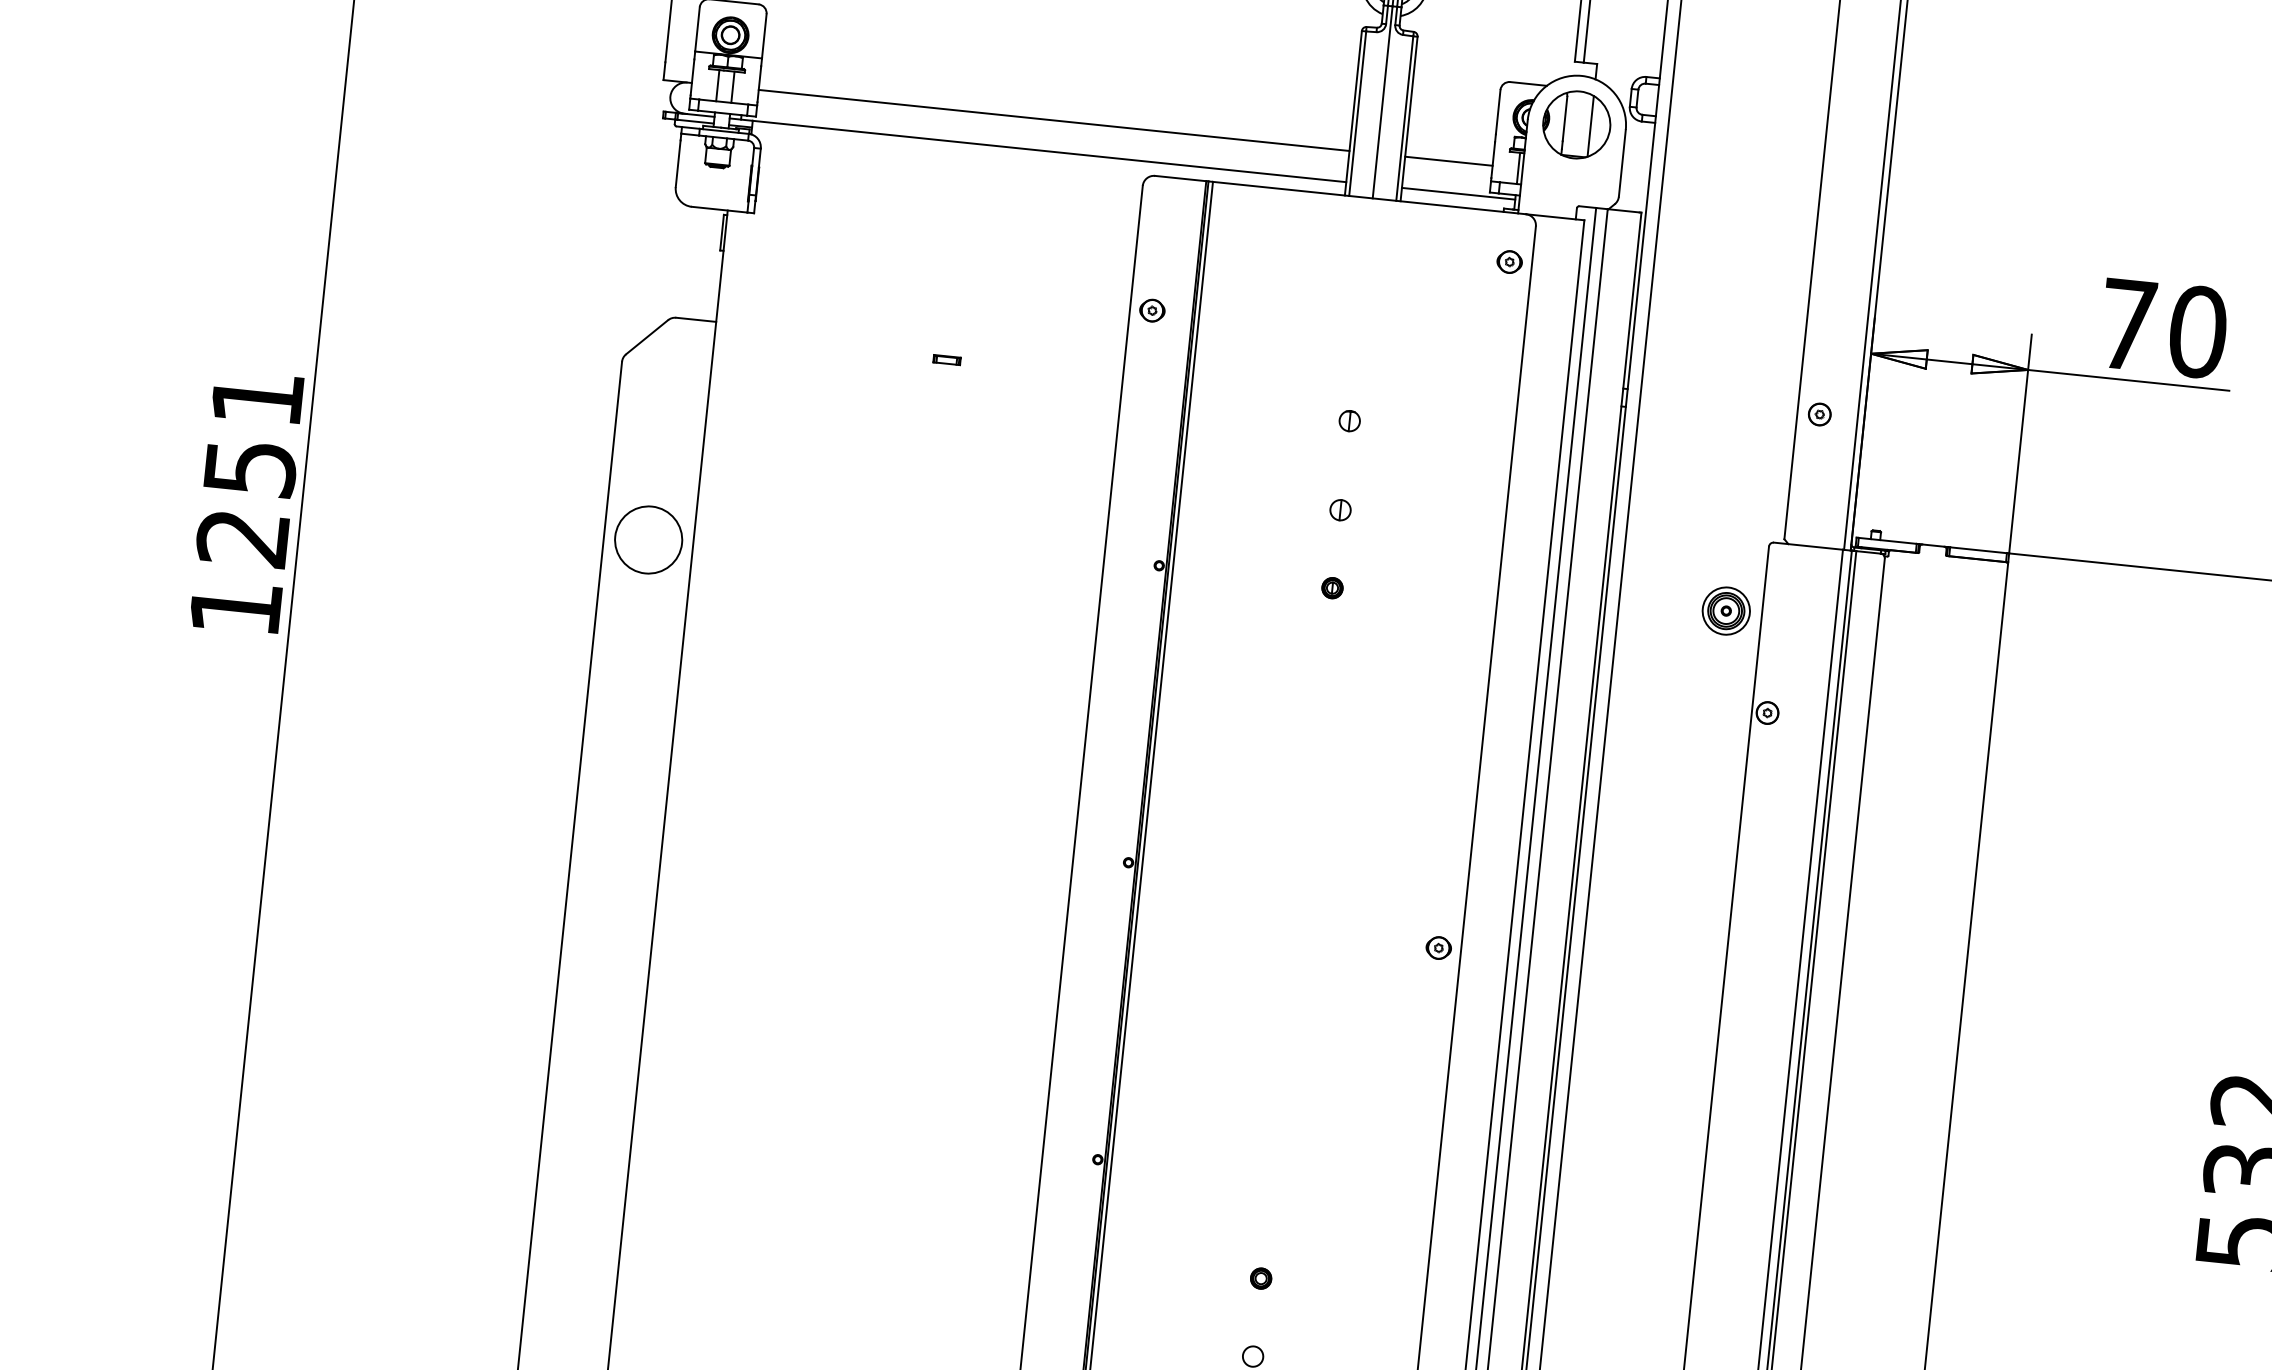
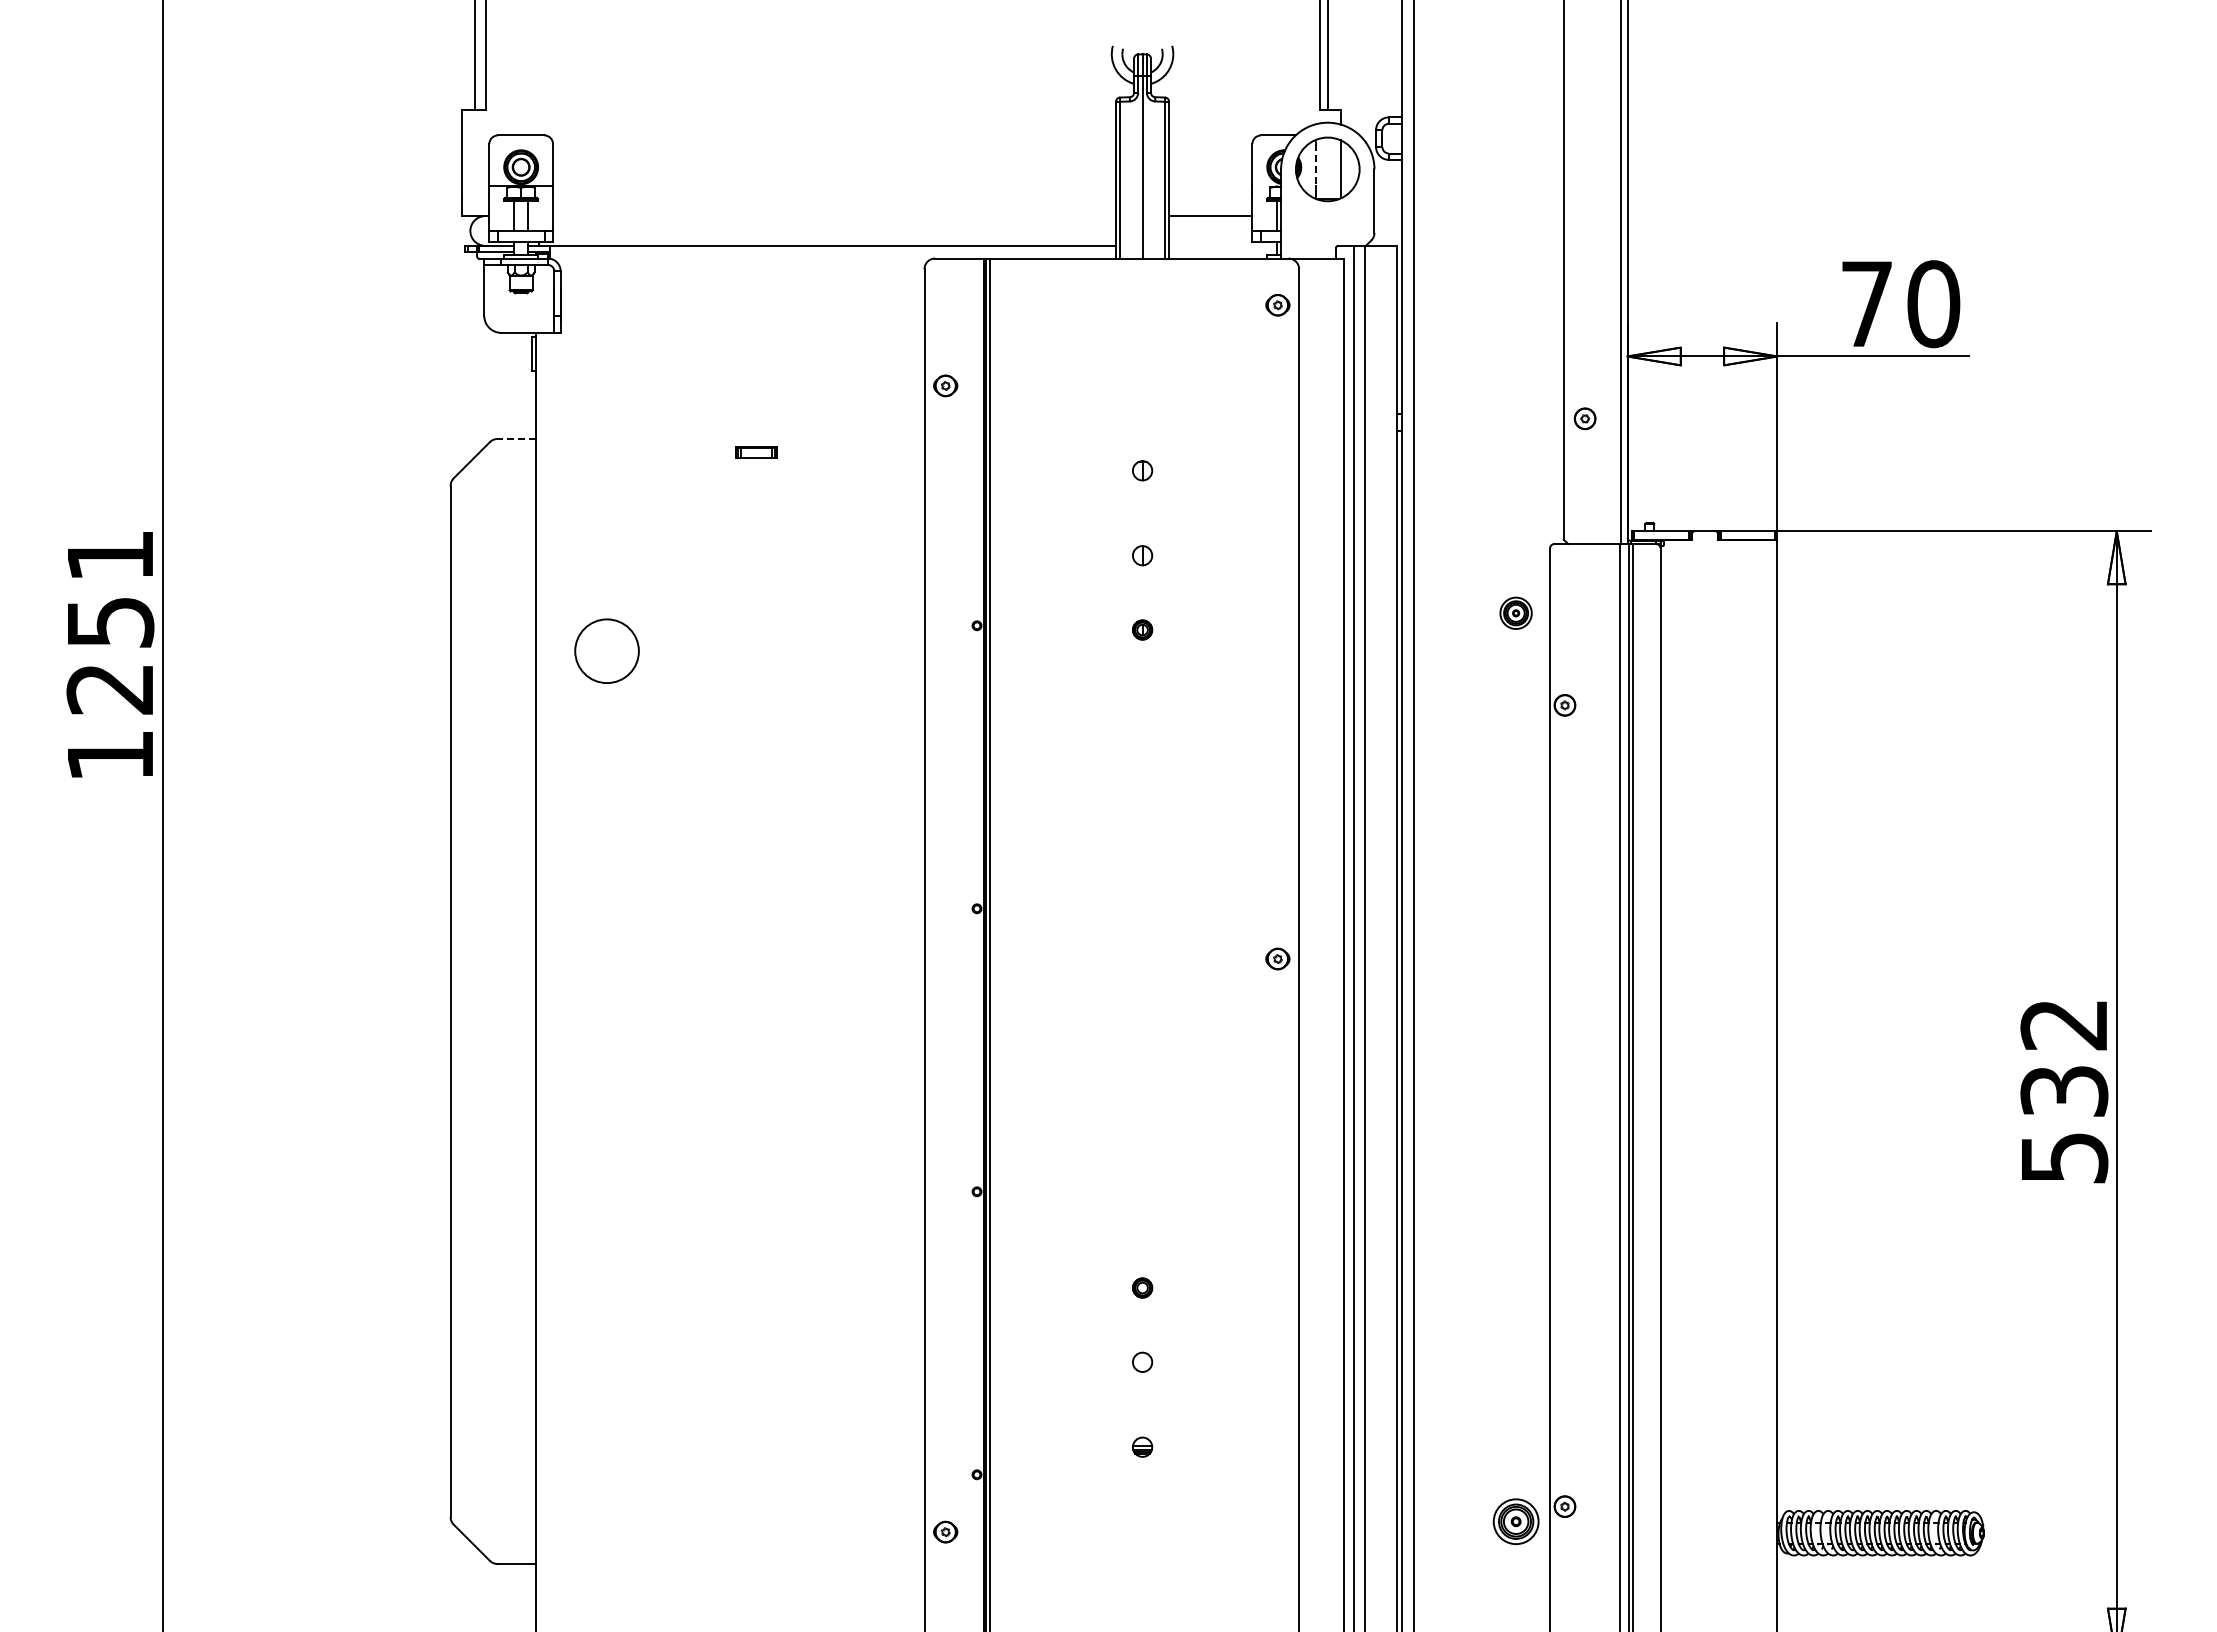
line: (1565, 119) -> (1316, 165), solid -> dashed
line: (1054, 120) -> (834, 216), removed
line: (1459, 193) -> (1223, 245), removed
line: (696, 320) -> (516, 439), solid -> dashed
part: (946, 360) -> (756, 452), size x1.6
circle: (648, 539) -> (606, 650), moved
part: (1725, 611) -> (1515, 613), size x0.7

